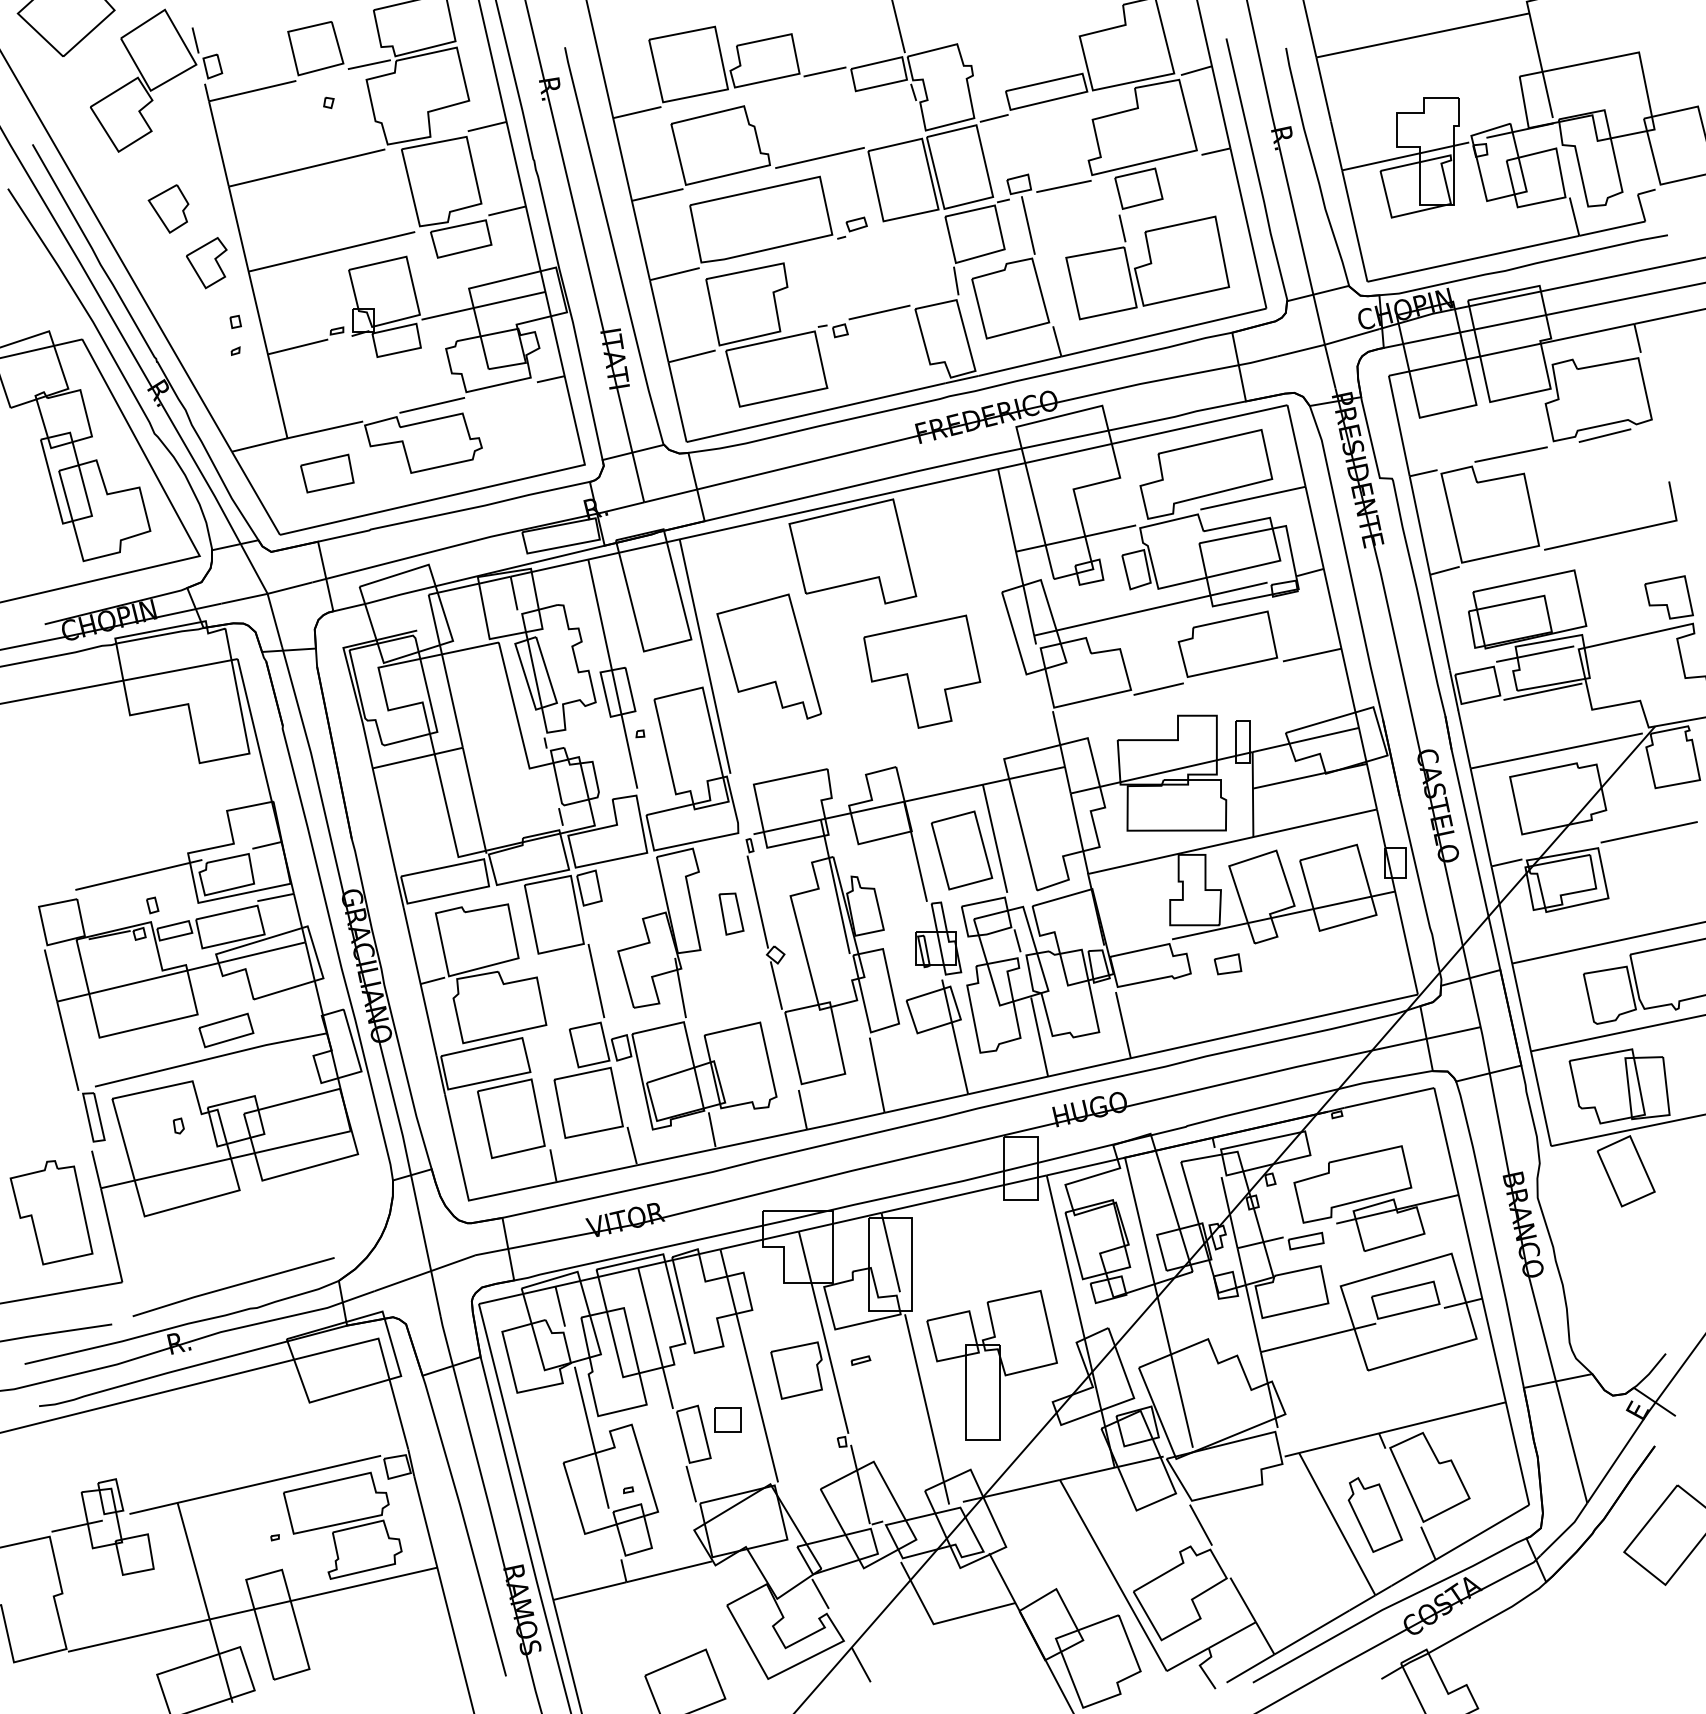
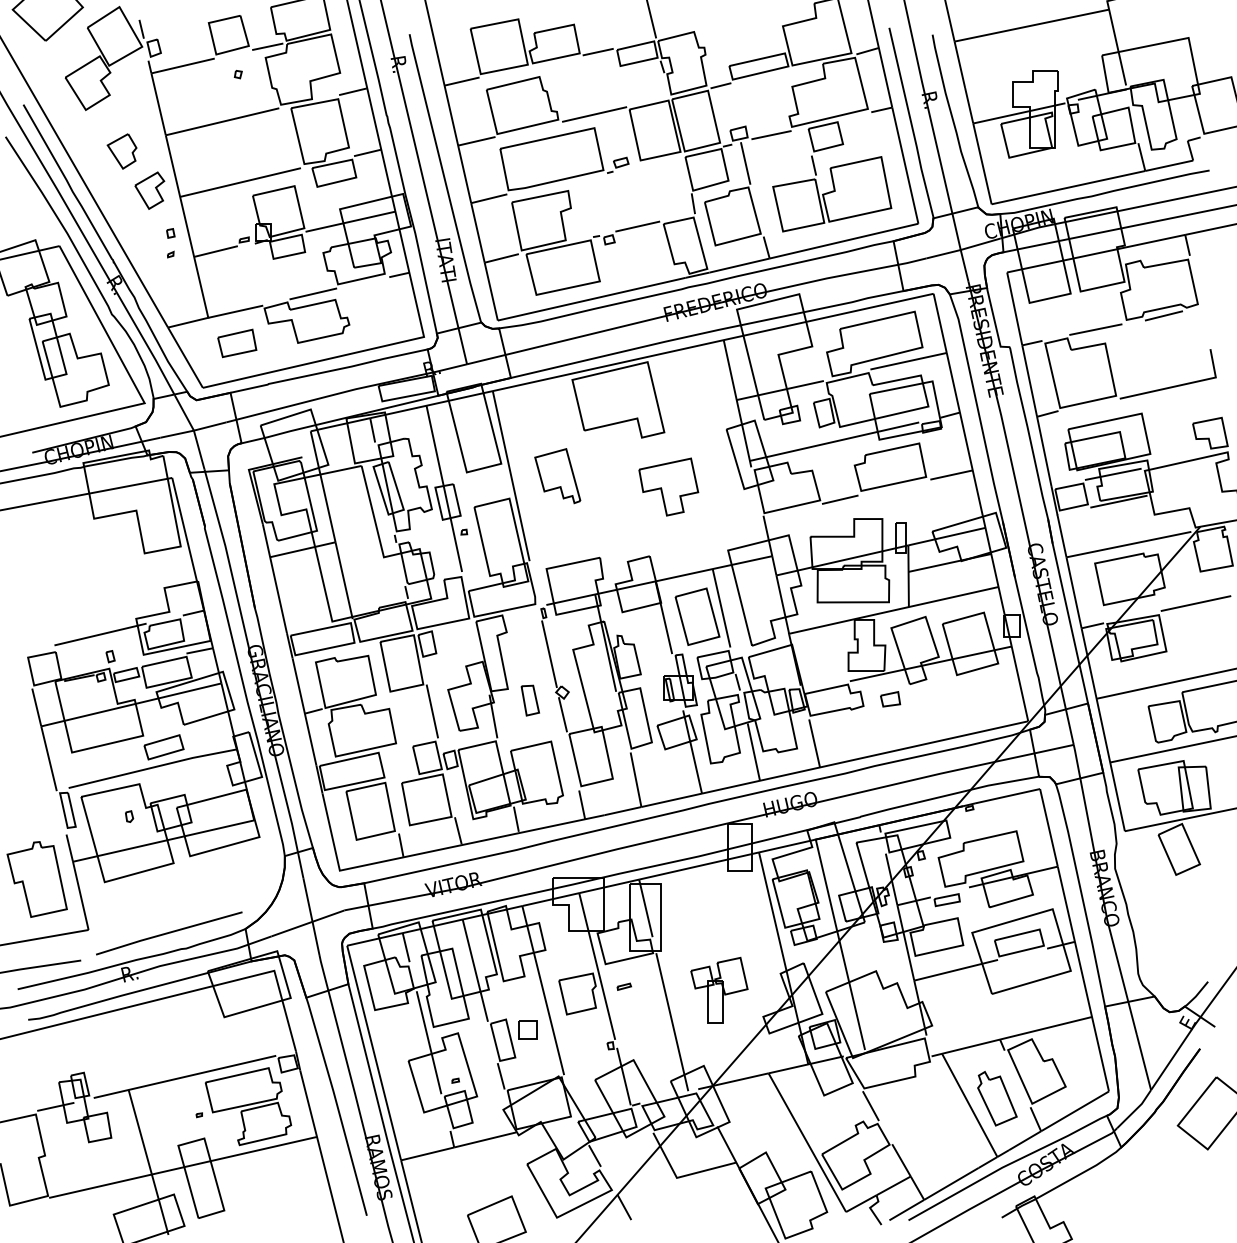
part: (769, 656) -> (557, 476), size x0.6
part: (922, 671) -> (668, 486), size x0.7
part: (731, 913) -> (530, 700), moved
part: (991, 1365) -> (718, 990), size x0.6

